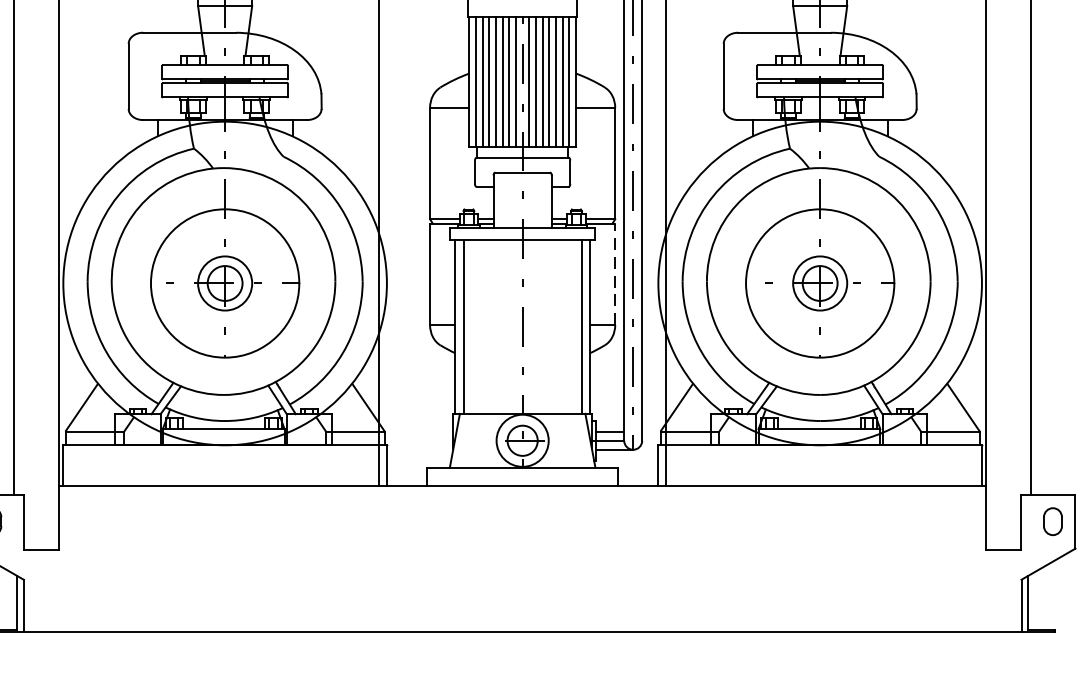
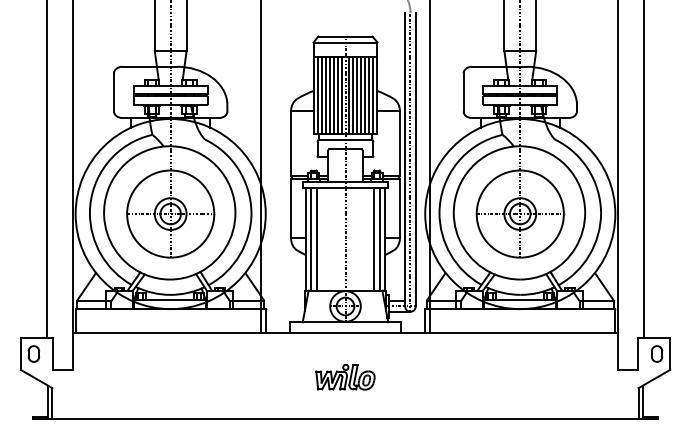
line: (614, 273) -> (399, 208), dashed -> solid
line: (475, 326) -> (317, 239), added
line: (570, 326) -> (373, 239), added
part: (522, 559) -> (345, 376), added

